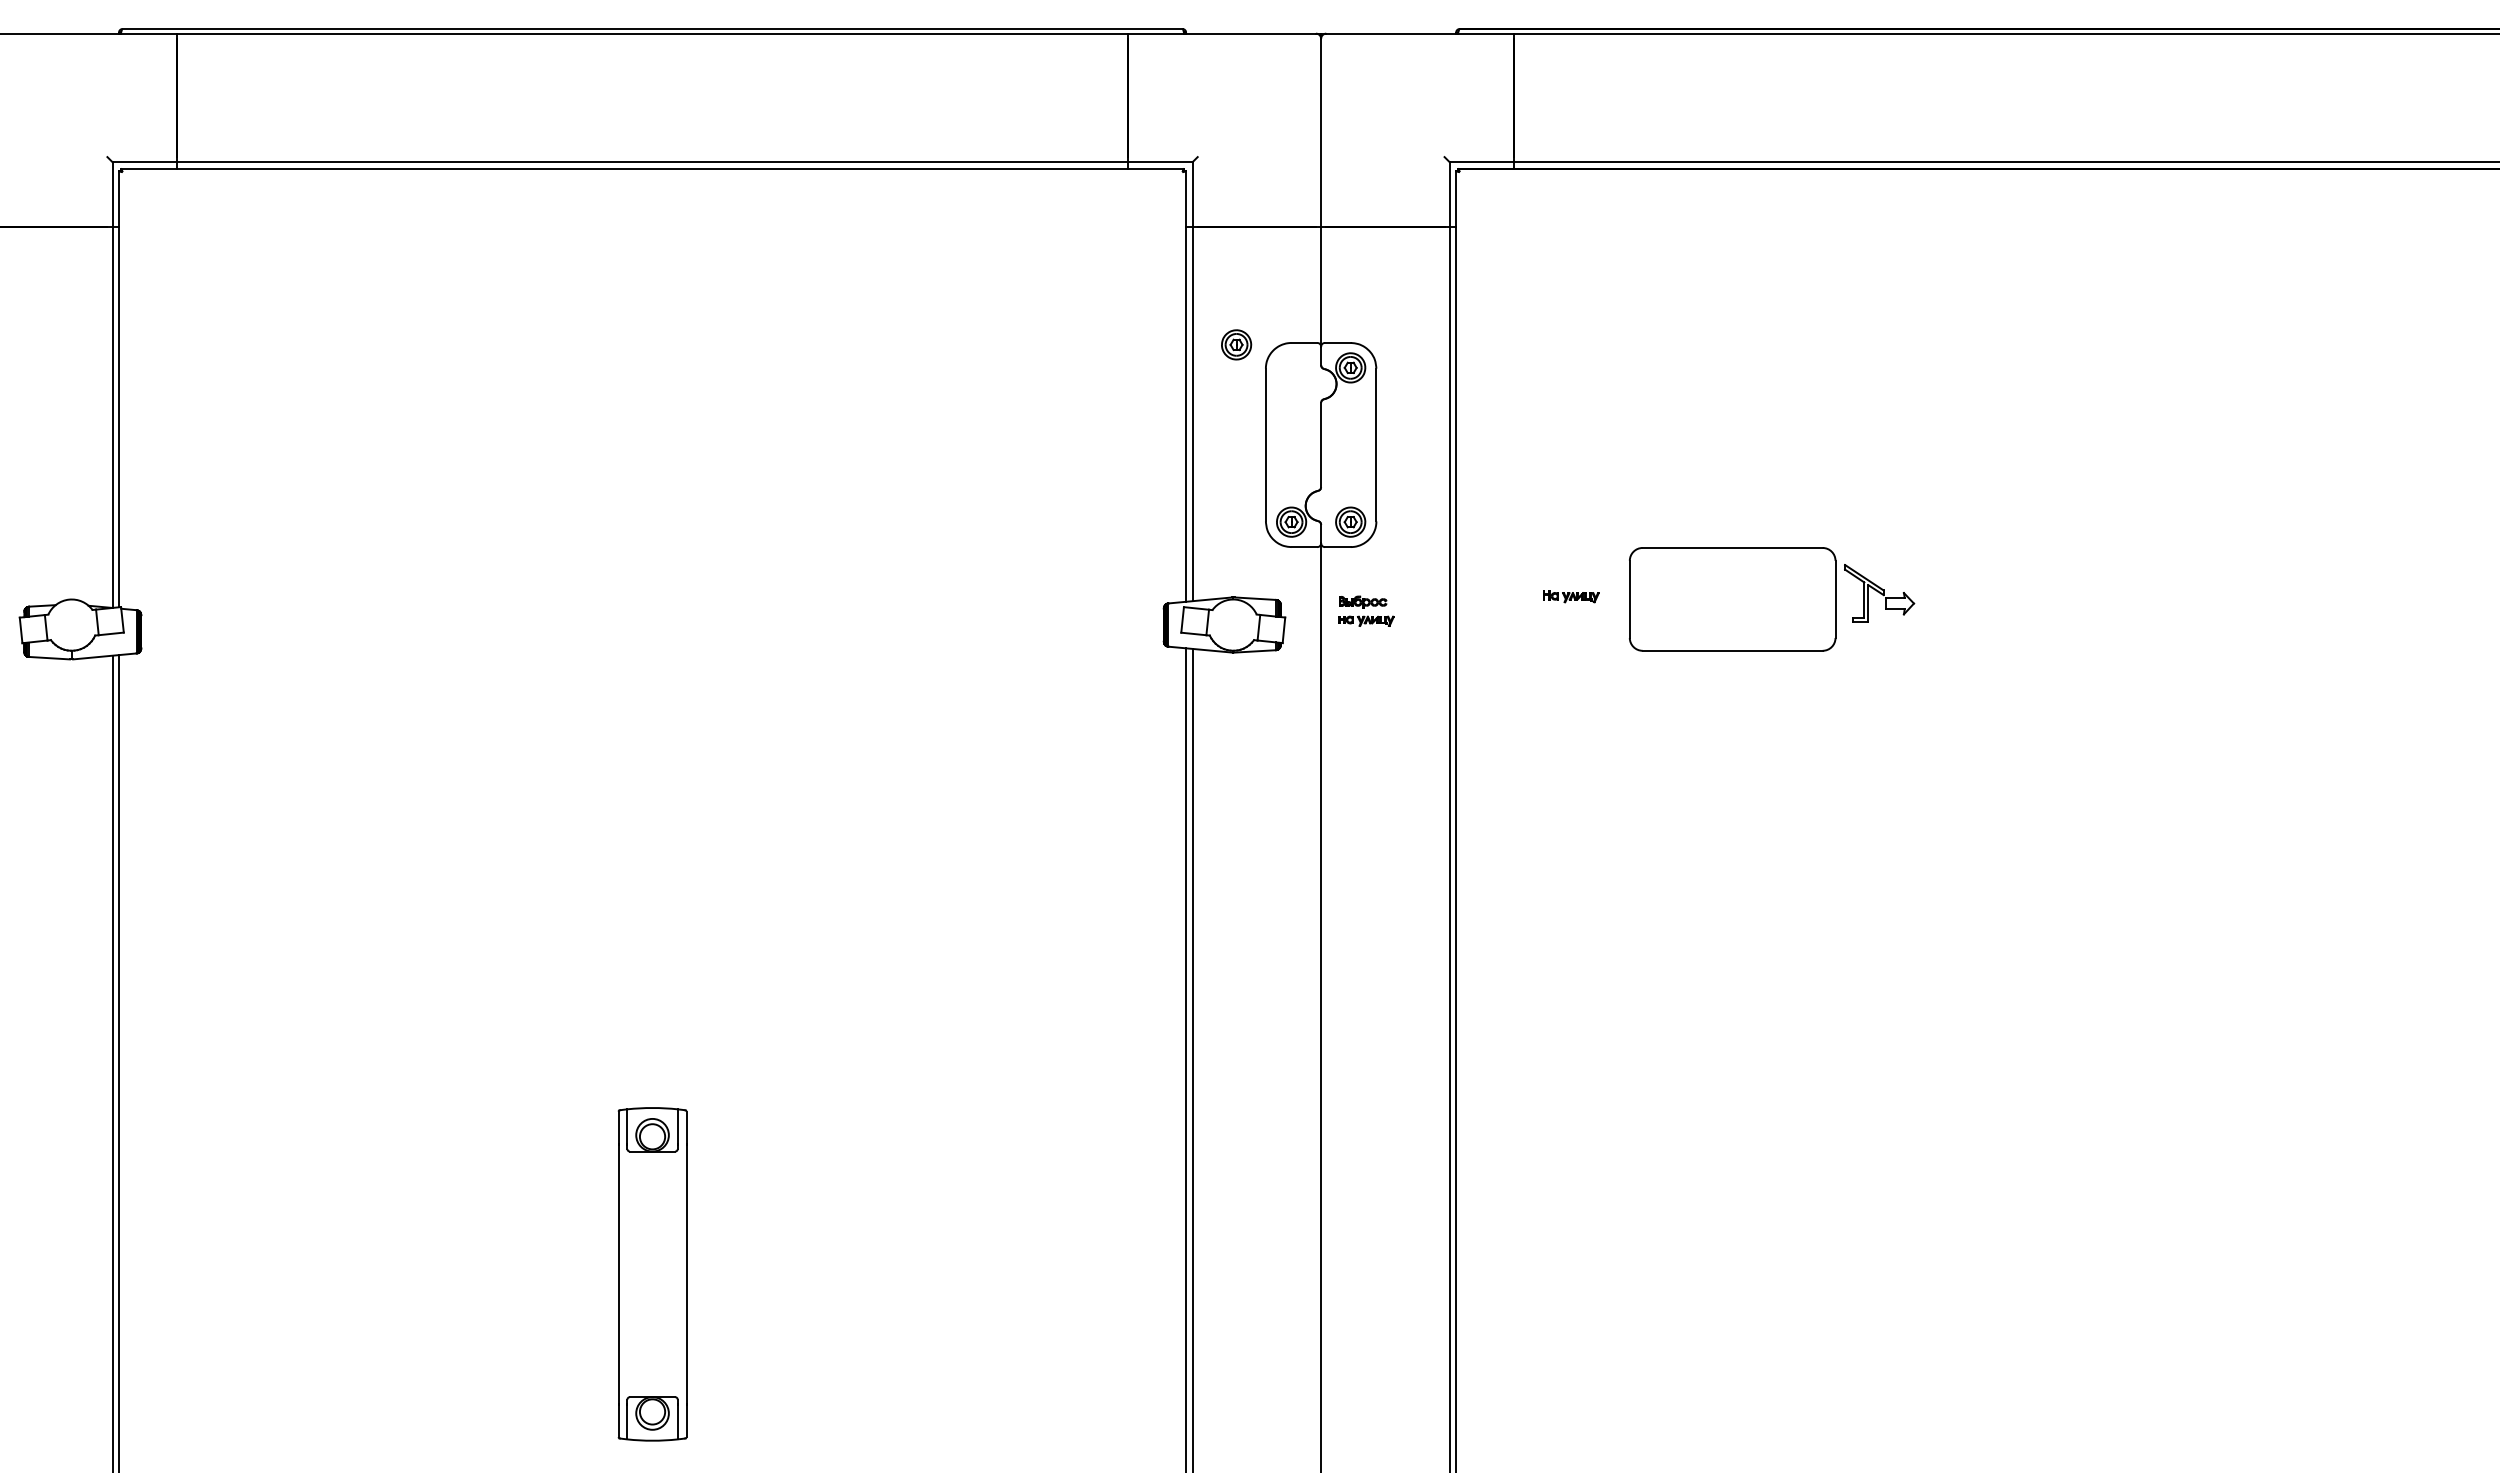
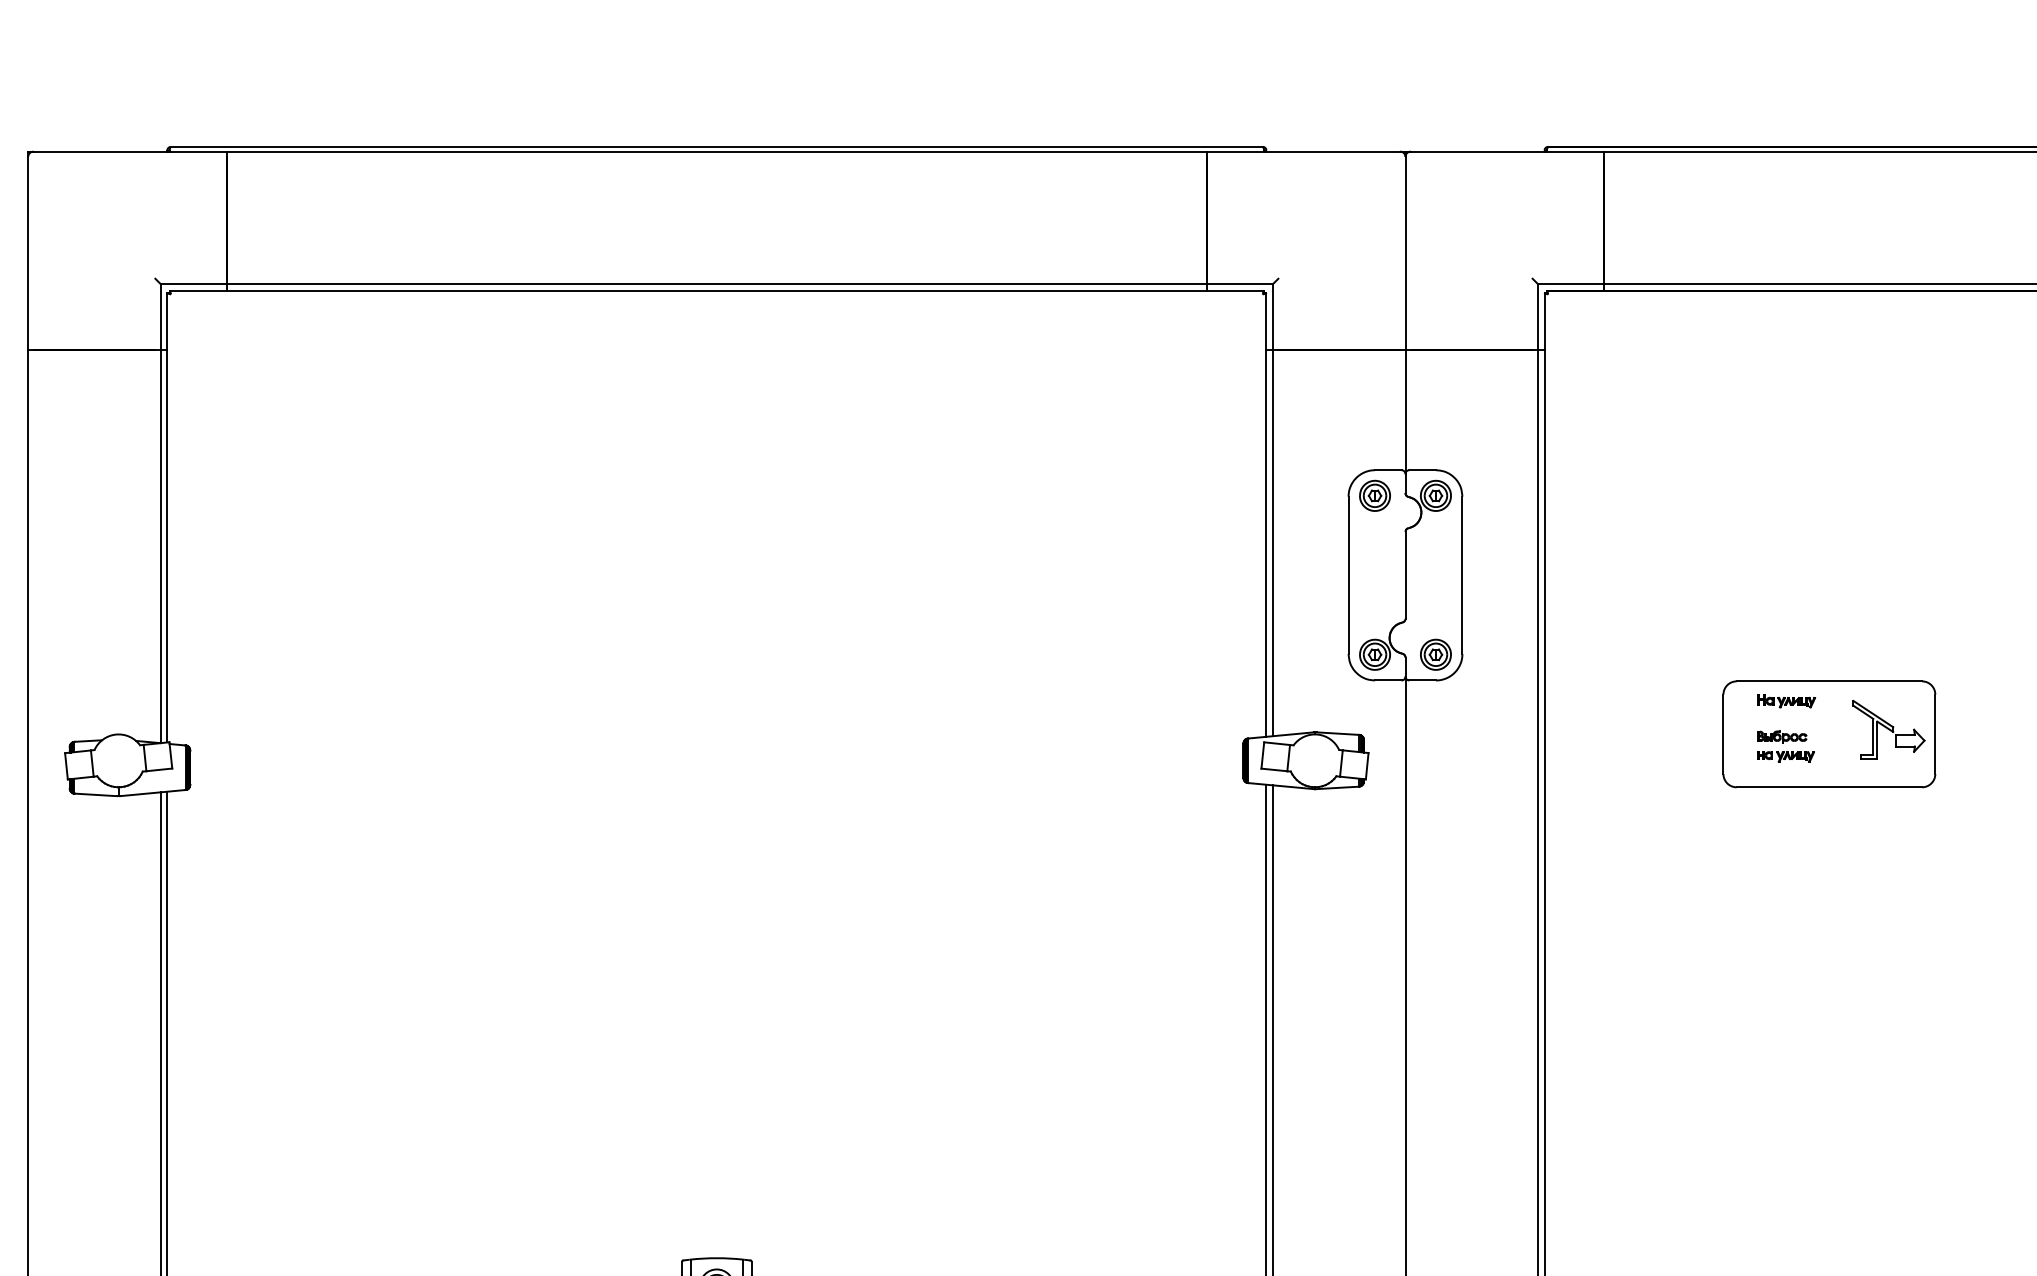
part: (1236, 344) -> (1374, 495), moved
part: (1879, 593) -> (1888, 730), moved
part: (1571, 596) -> (1786, 701), moved
part: (1366, 610) -> (1785, 745), moved

